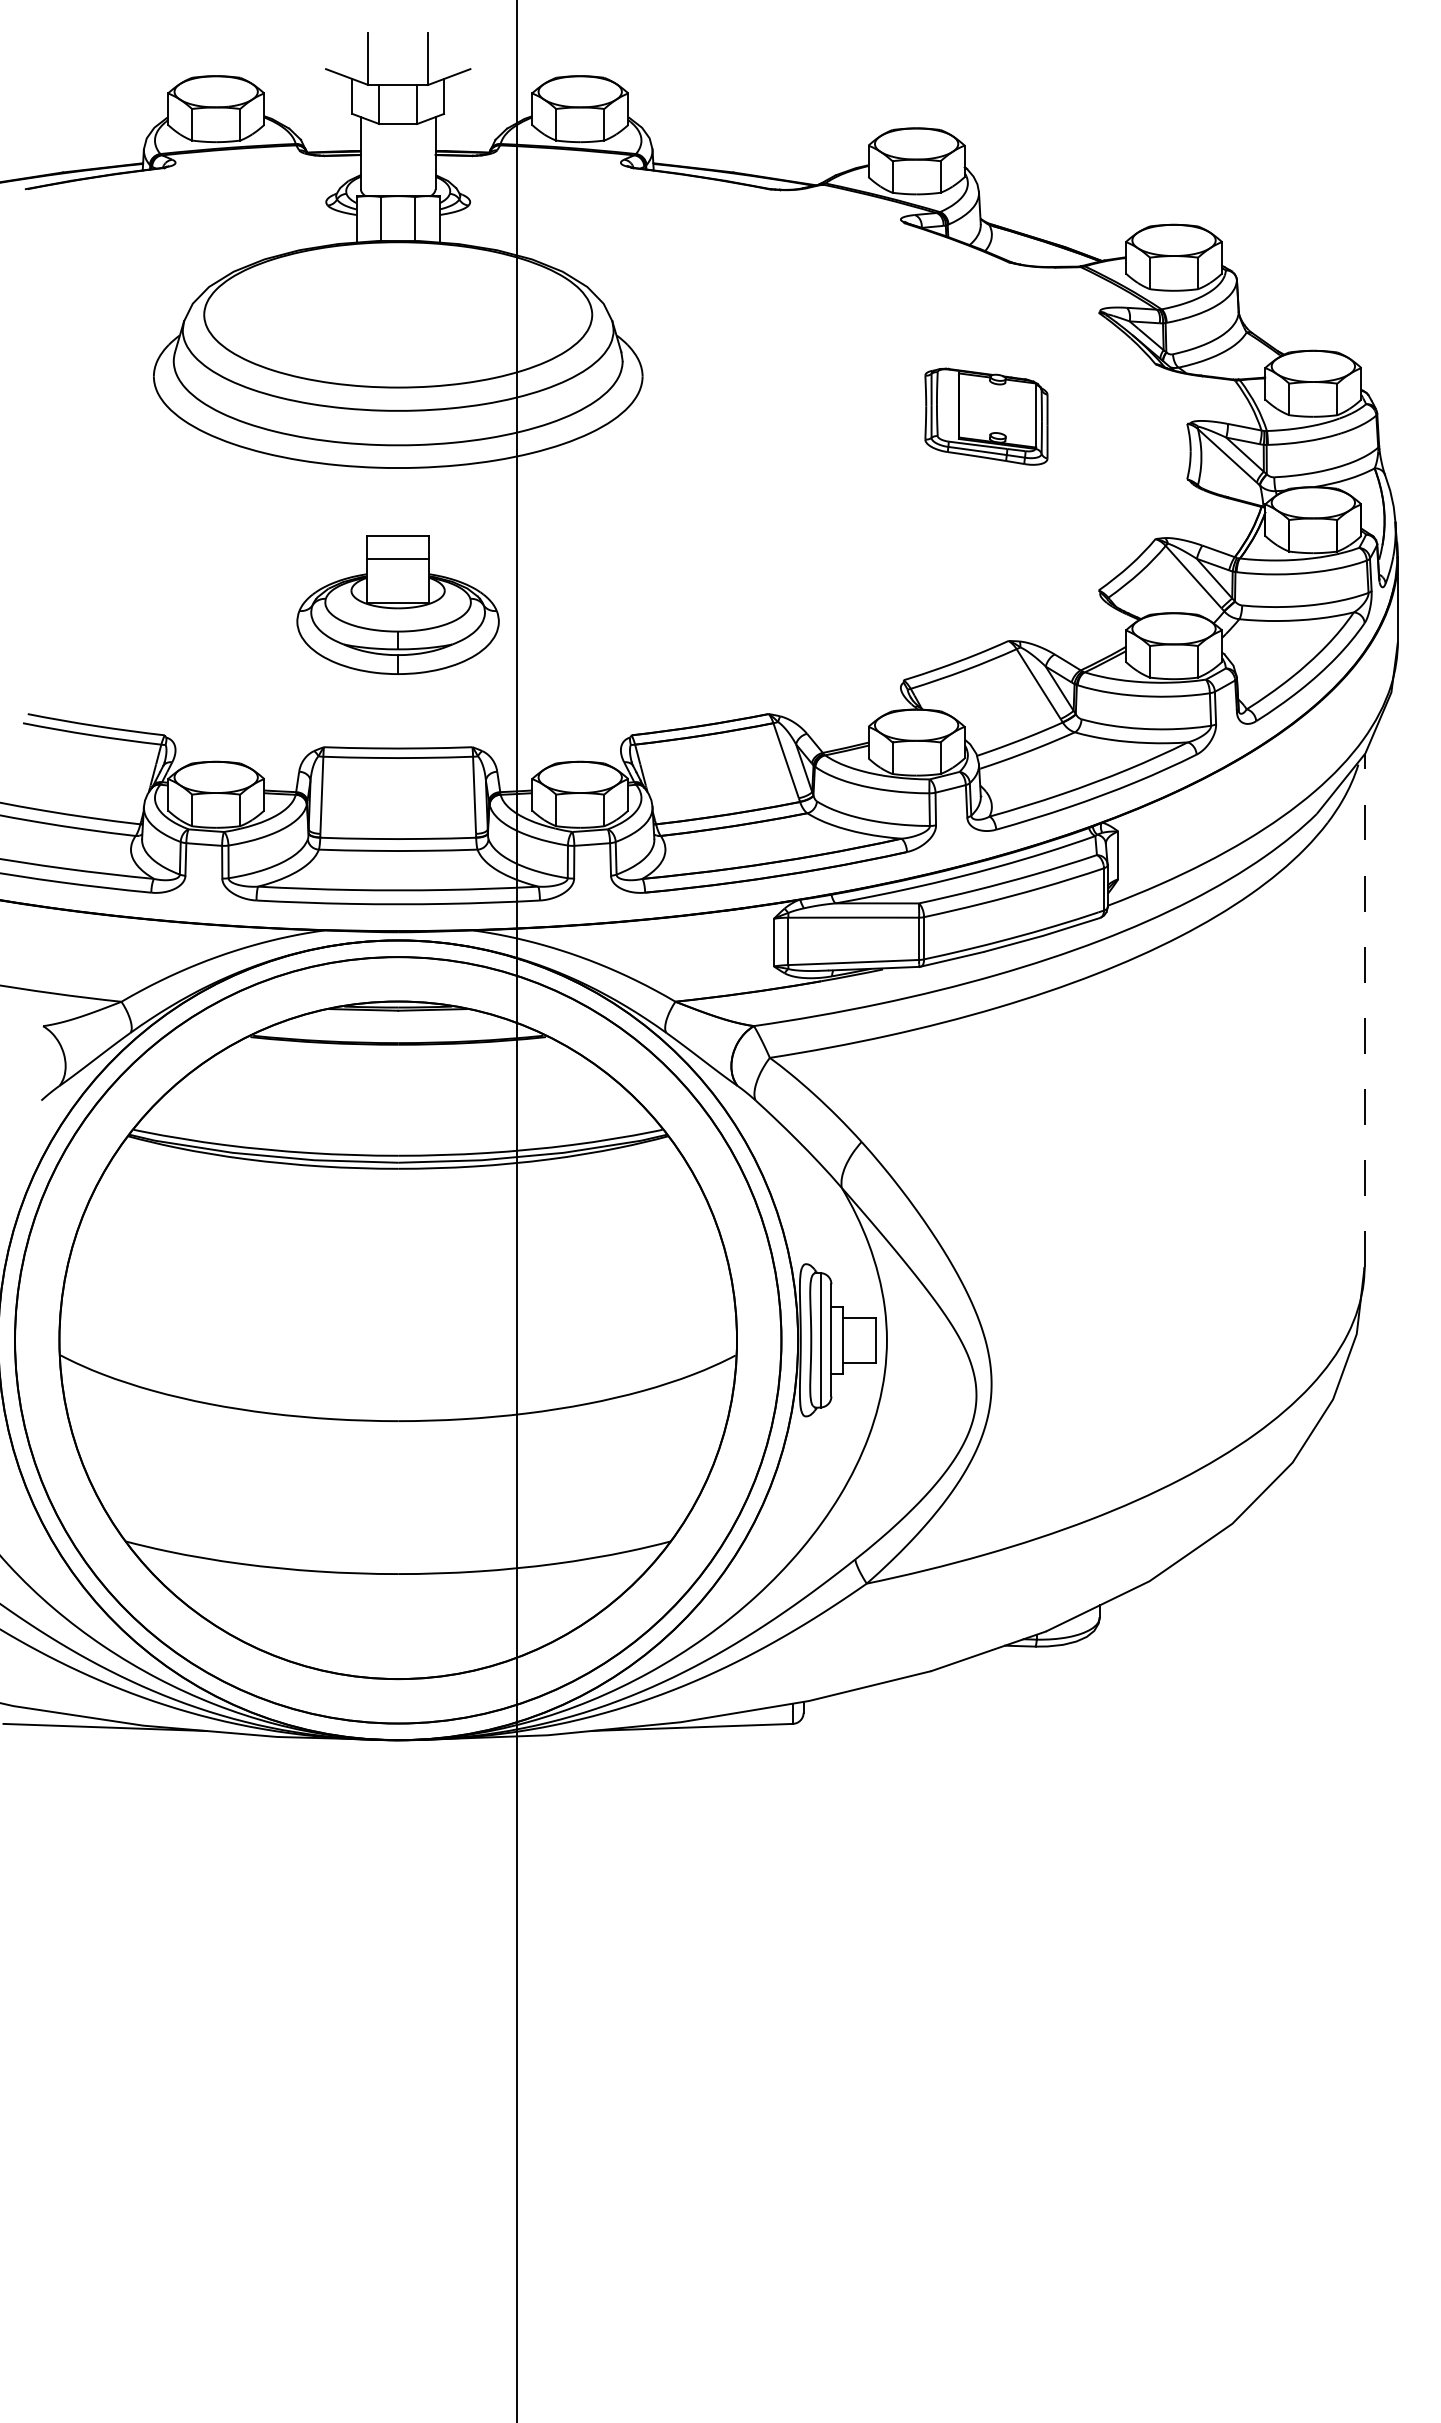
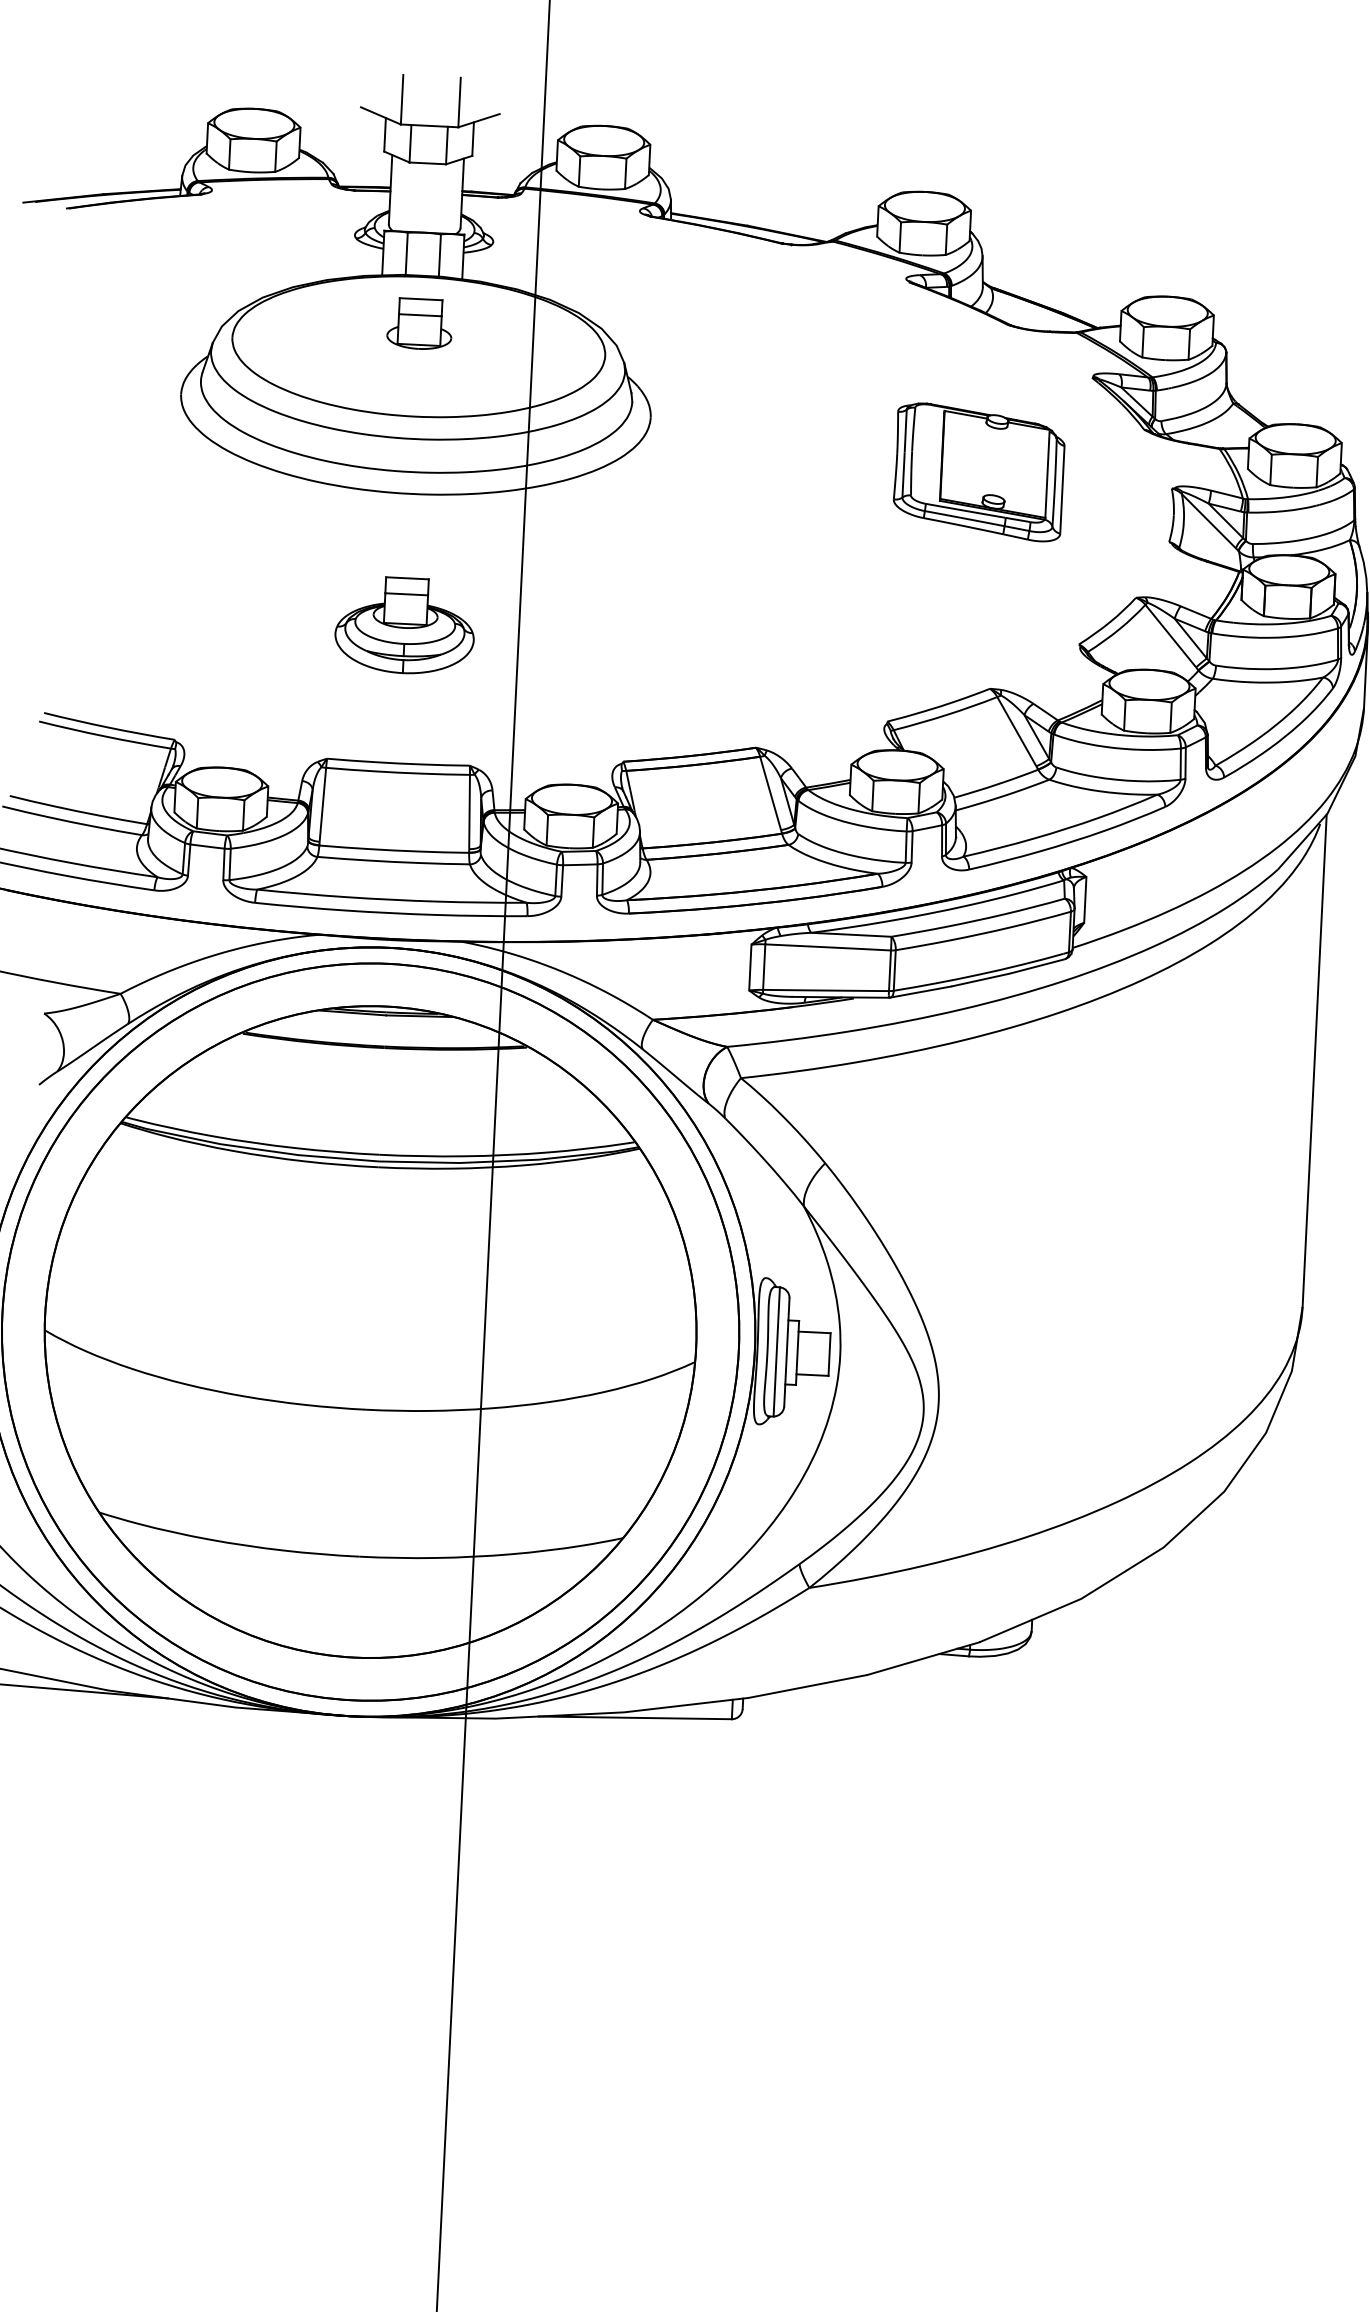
part: (398, 290) -> (420, 323), added
part: (986, 416) -> (979, 472), size x1.43
part: (398, 605) -> (405, 626), size x0.71
line: (1364, 1010) -> (1314, 1060), dashed -> solid

